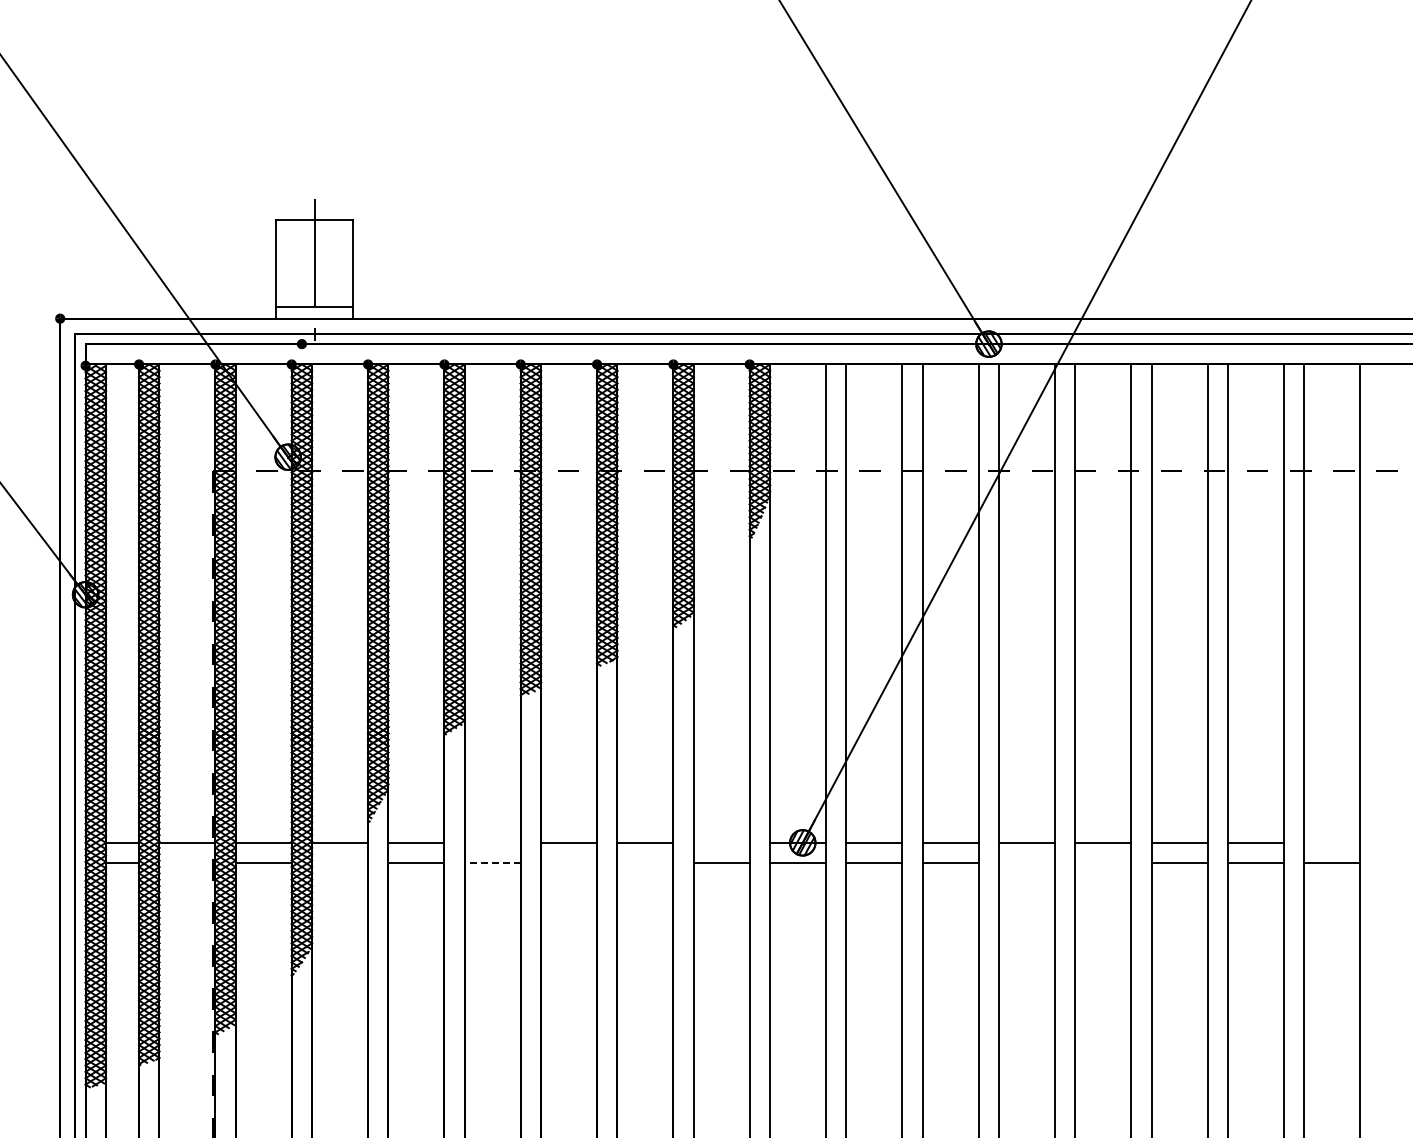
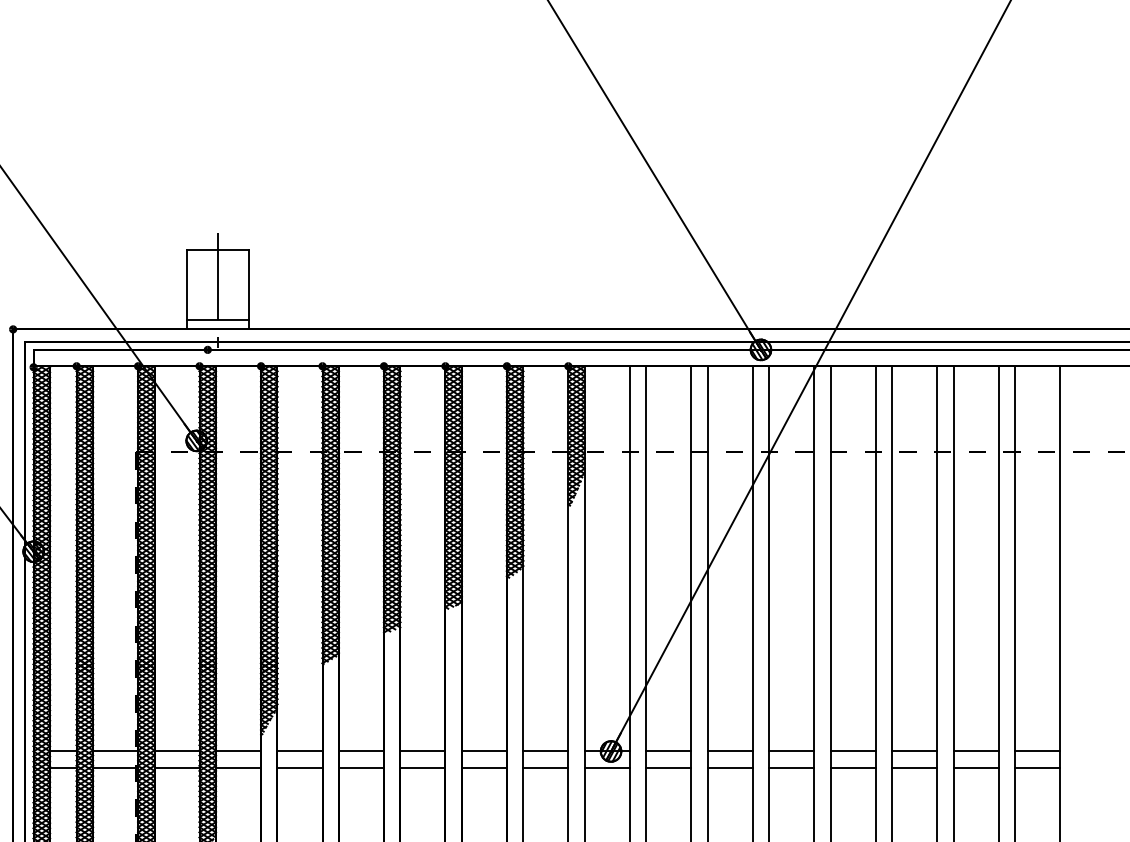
line: (492, 842) -> (361, 751), added
line: (721, 842) -> (545, 751), added
line: (1332, 842) -> (1037, 751), added
line: (187, 863) -> (115, 768), added
line: (340, 863) -> (238, 768), added
line: (492, 863) -> (361, 768), dashed -> solid
line: (569, 863) -> (423, 768), added
line: (645, 863) -> (484, 768), added
line: (1027, 863) -> (792, 768), added
line: (1103, 863) -> (853, 768), added

